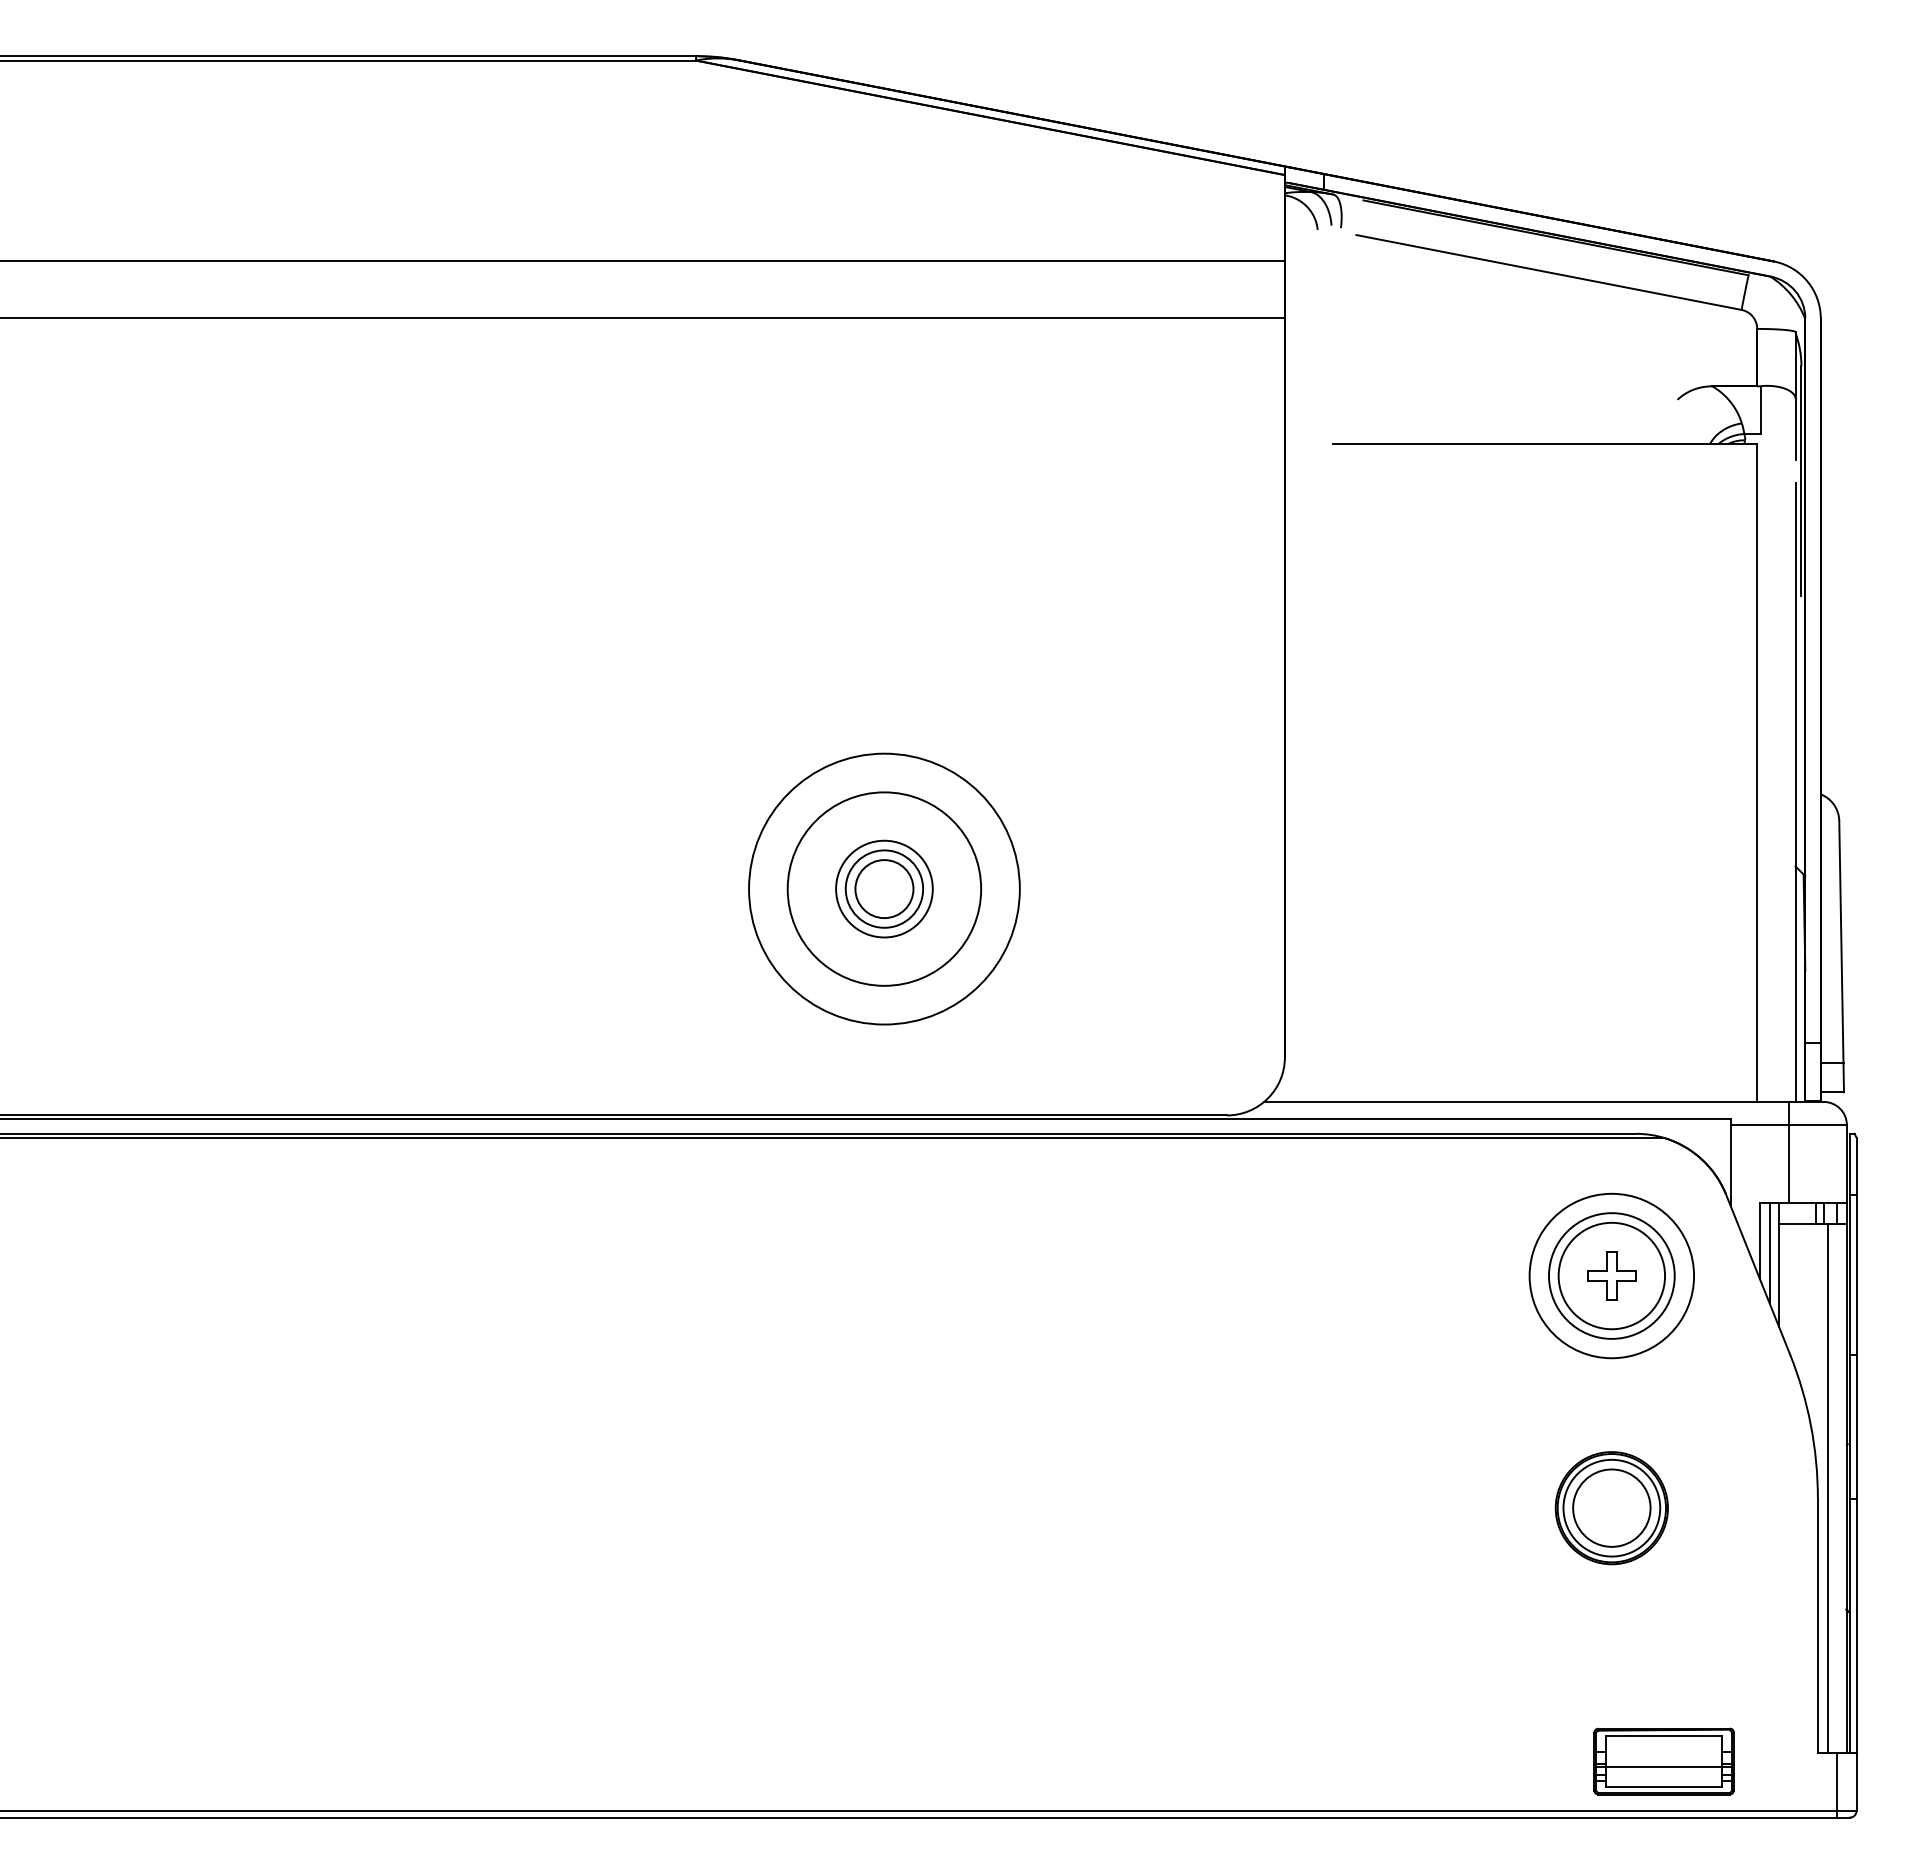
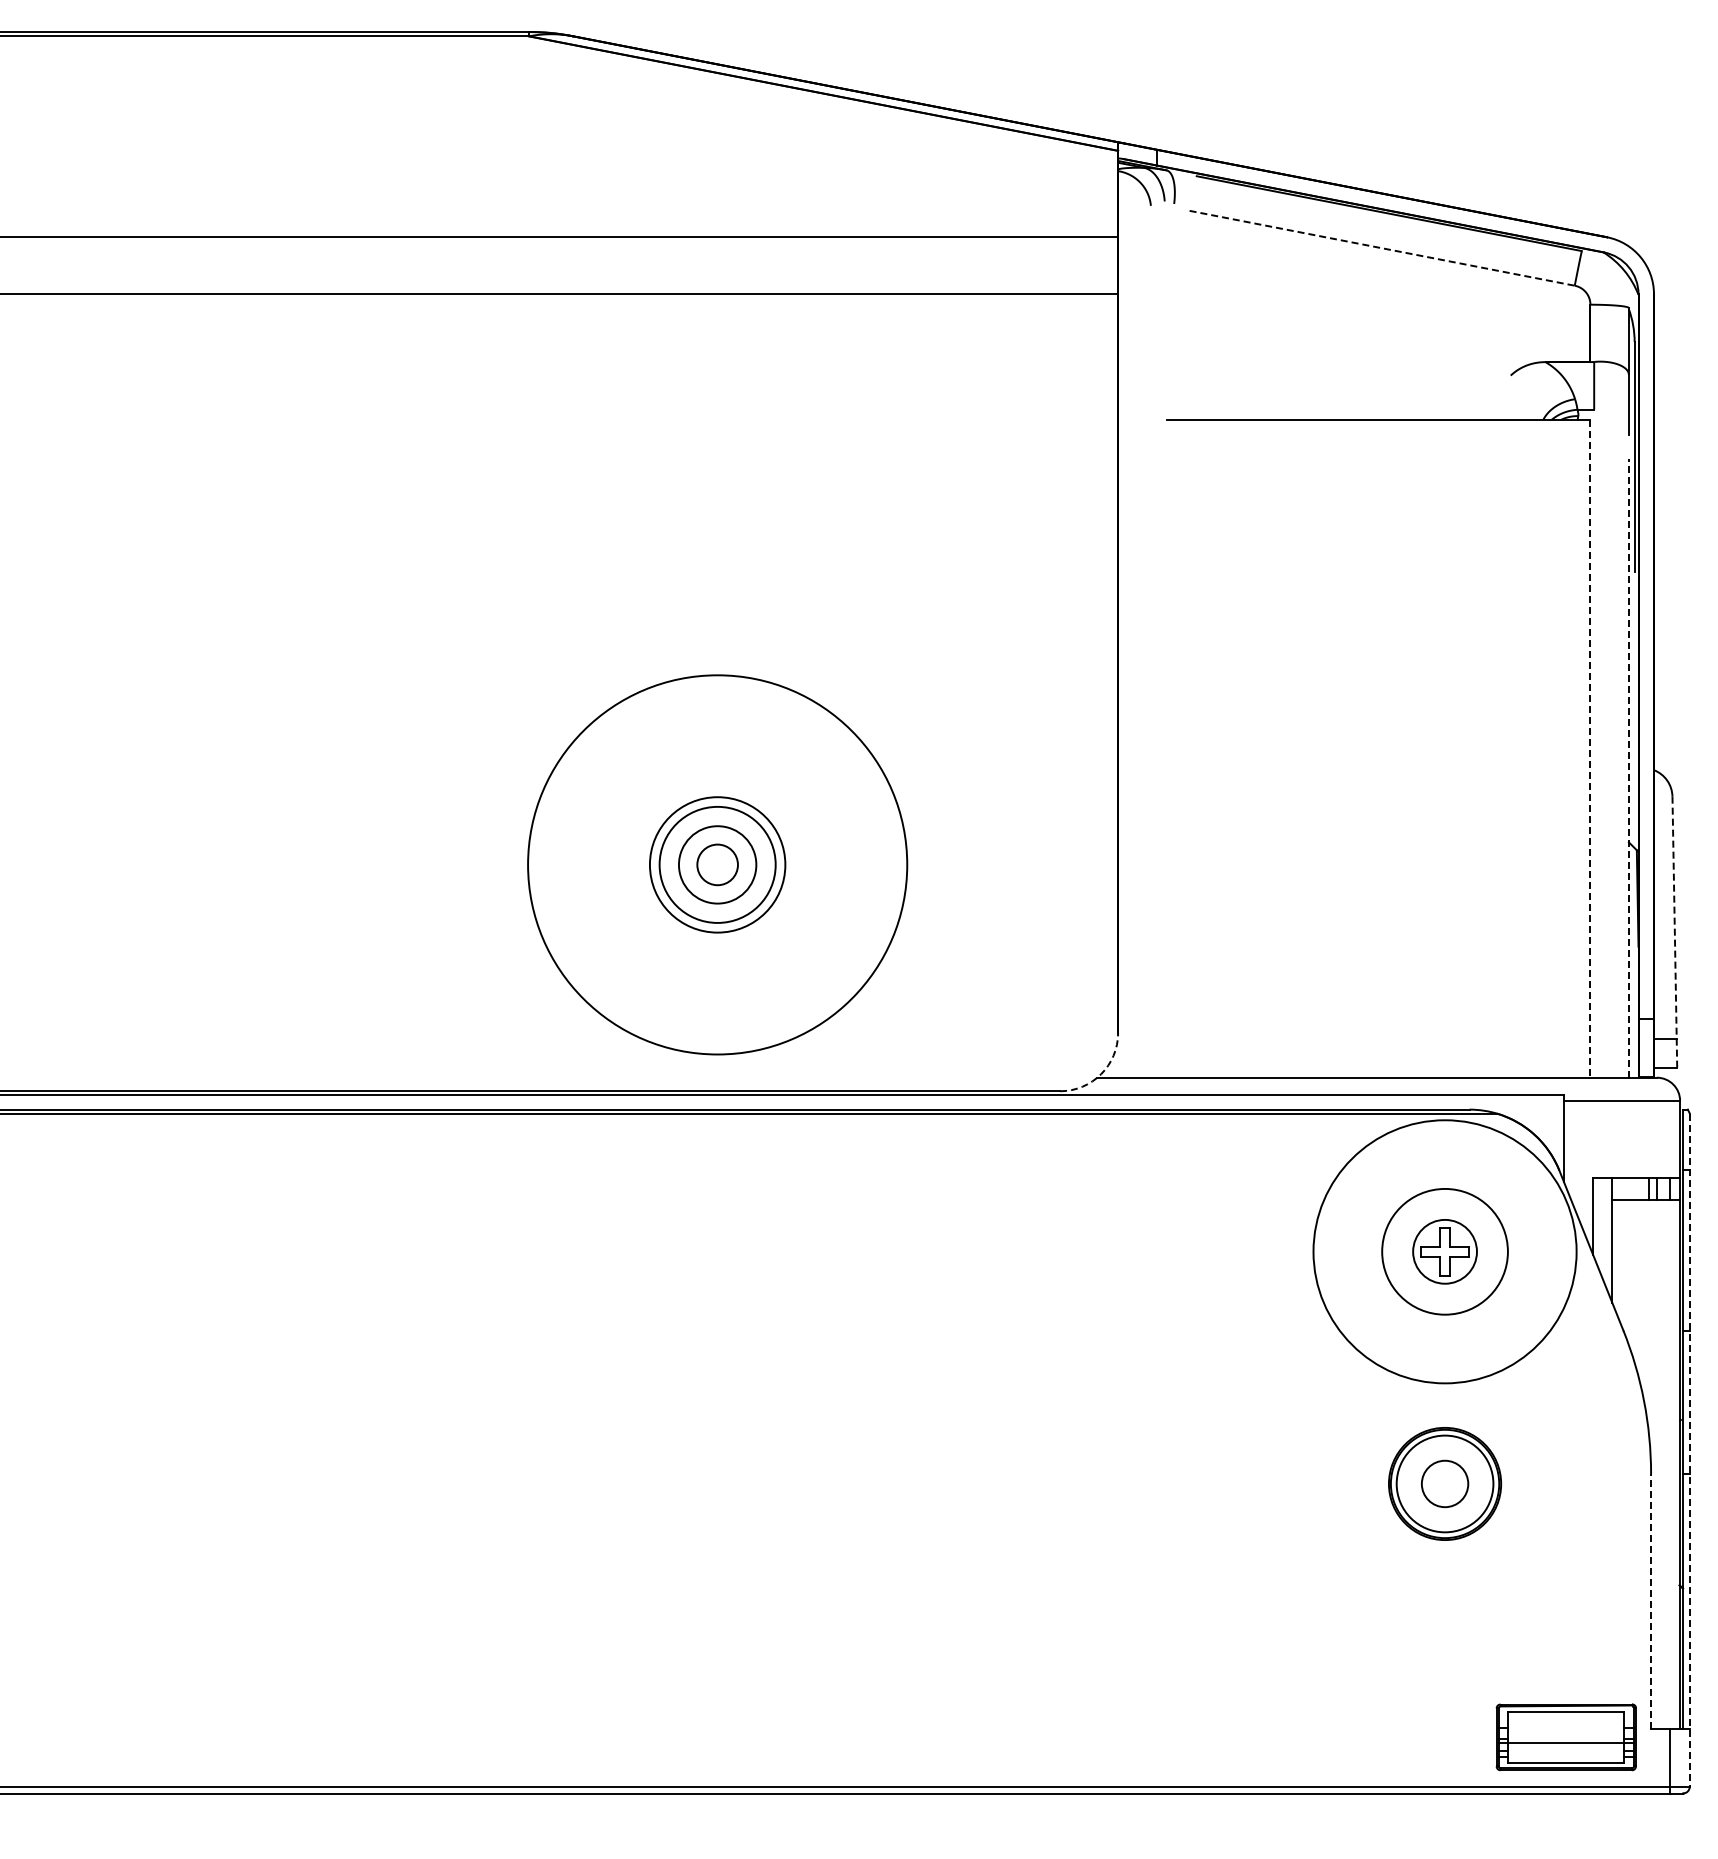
line: (1549, 272) -> (1382, 248), solid -> dashed
line: (1756, 773) -> (1589, 749), solid -> dashed
line: (1795, 792) -> (1628, 768), solid -> dashed
circle: (884, 888) -> (717, 864), size x0.6
circle: (884, 888) -> (717, 864), size x1.4
circle: (884, 888) -> (717, 864), size x1.4
circle: (884, 889) -> (717, 865), size x0.7
line: (1841, 956) -> (1674, 932), solid -> dashed
arc: (1267, 1098) -> (1100, 1074), solid -> dashed
line: (1788, 1151) -> (1621, 1127), removed
line: (1769, 1252) -> (1602, 1228), removed
circle: (1611, 1275) -> (1444, 1251), size x0.6
circle: (1611, 1275) -> (1444, 1251), size x1.6
line: (1856, 1474) -> (1689, 1450), solid -> dashed
line: (1827, 1487) -> (1660, 1463), removed
circle: (1611, 1507) -> (1444, 1483), size x0.6
line: (1817, 1625) -> (1650, 1601), solid -> dashed
part: (1663, 1761) -> (1565, 1737), moved

